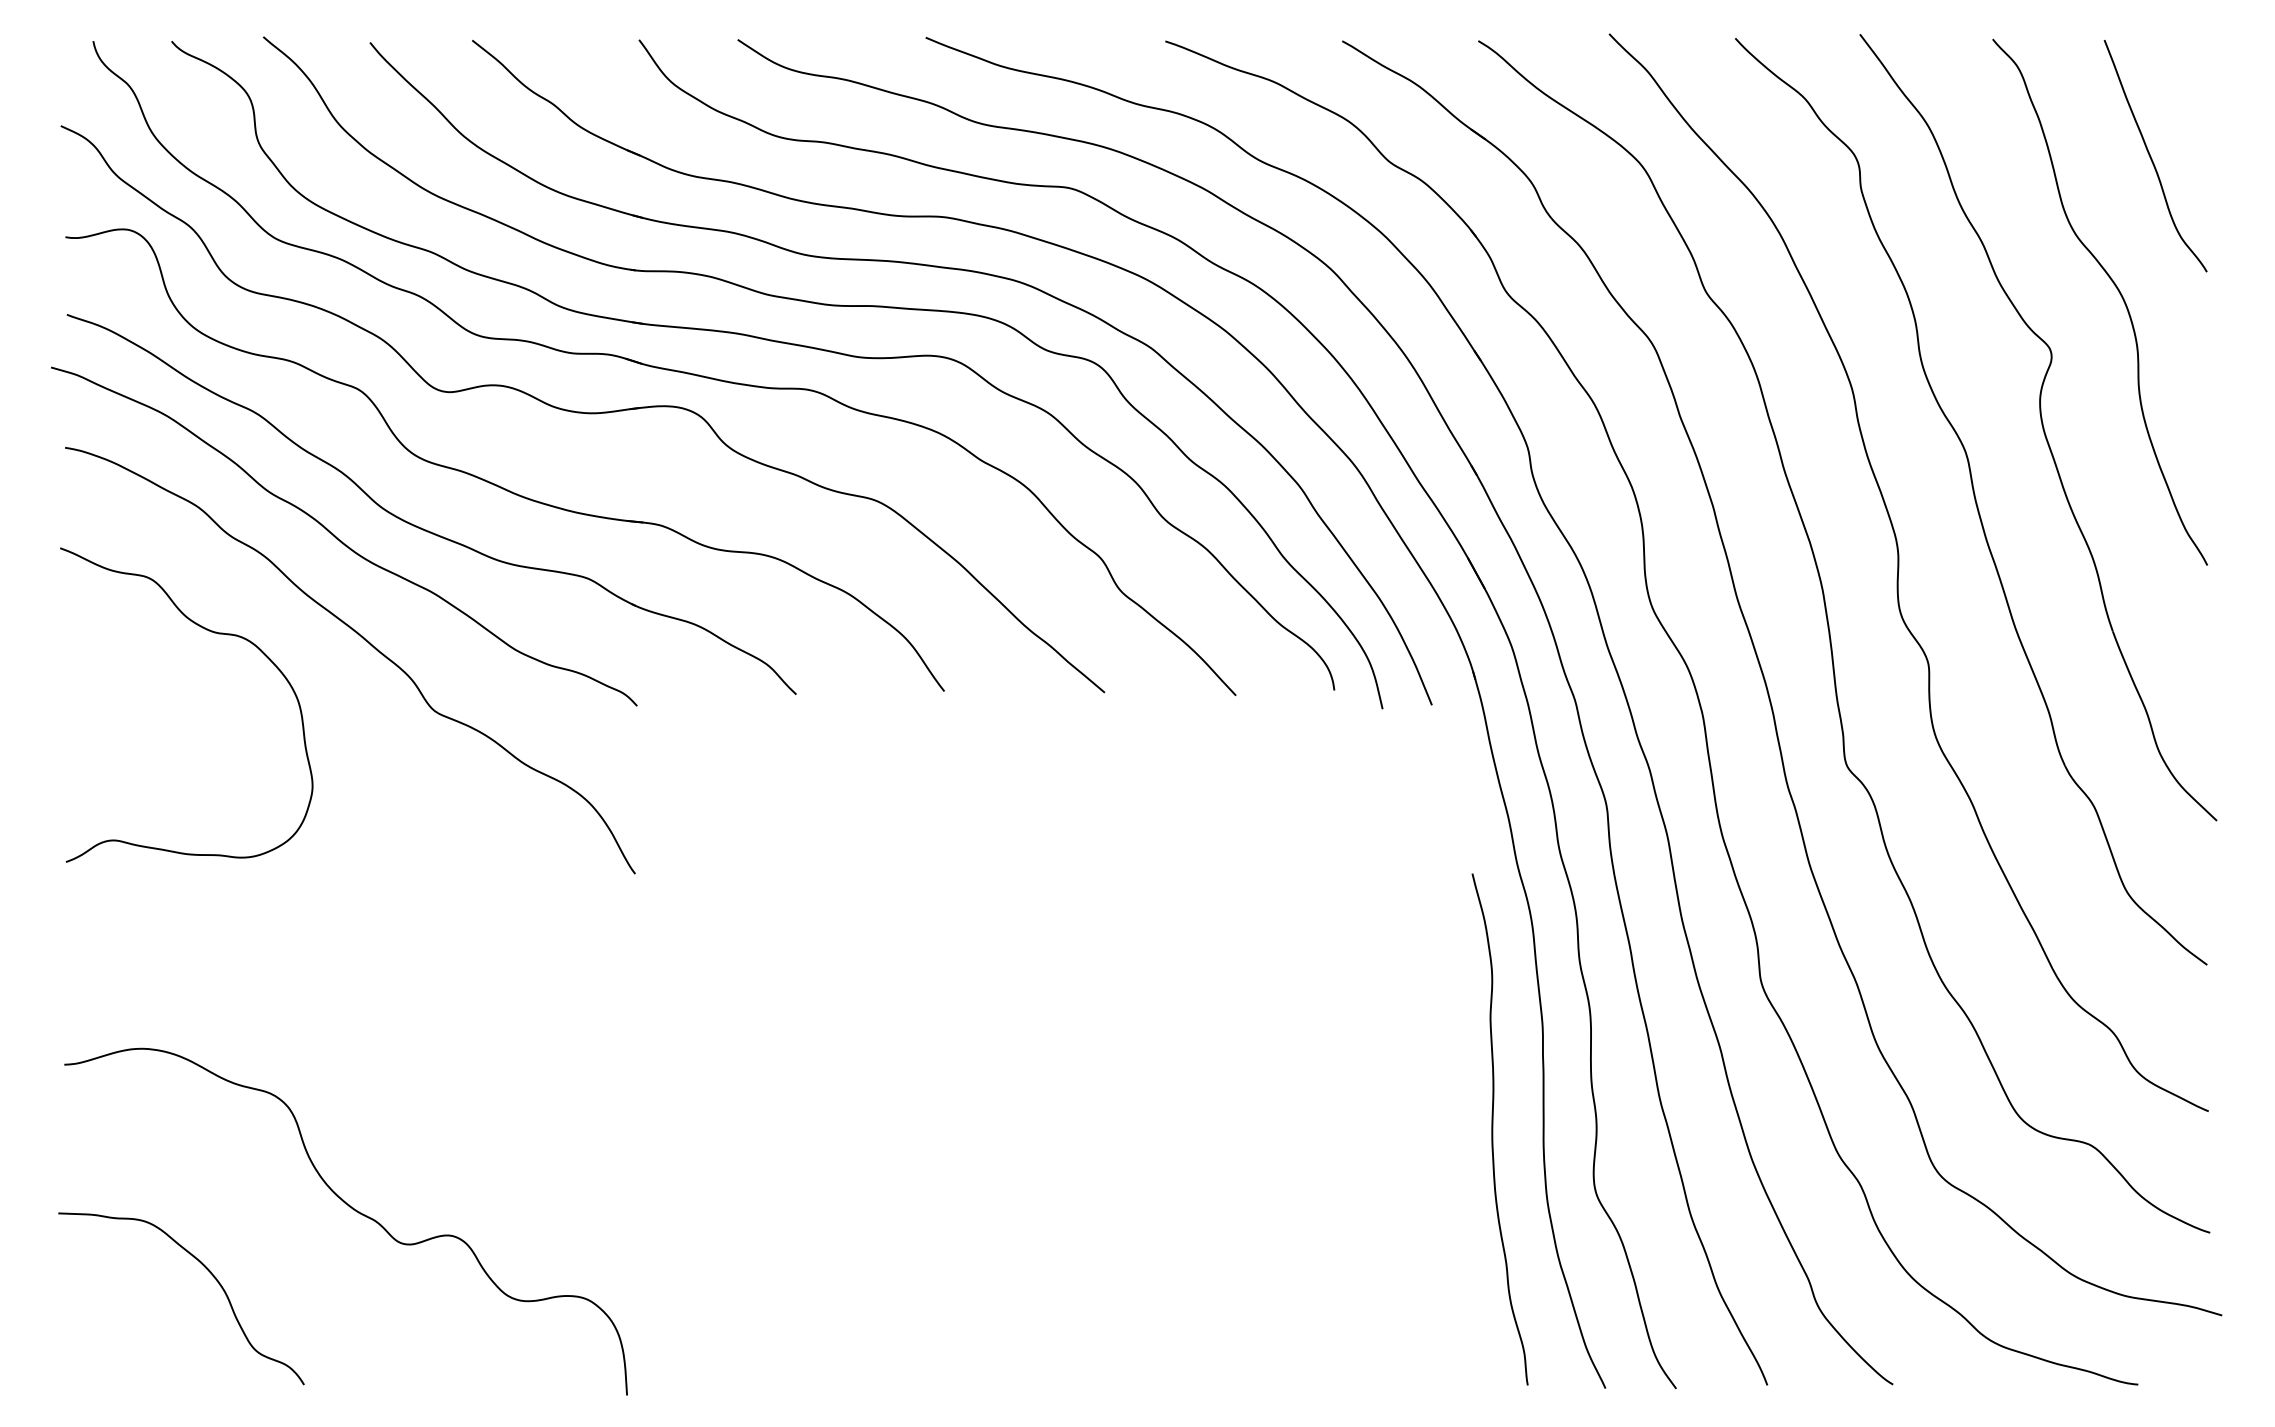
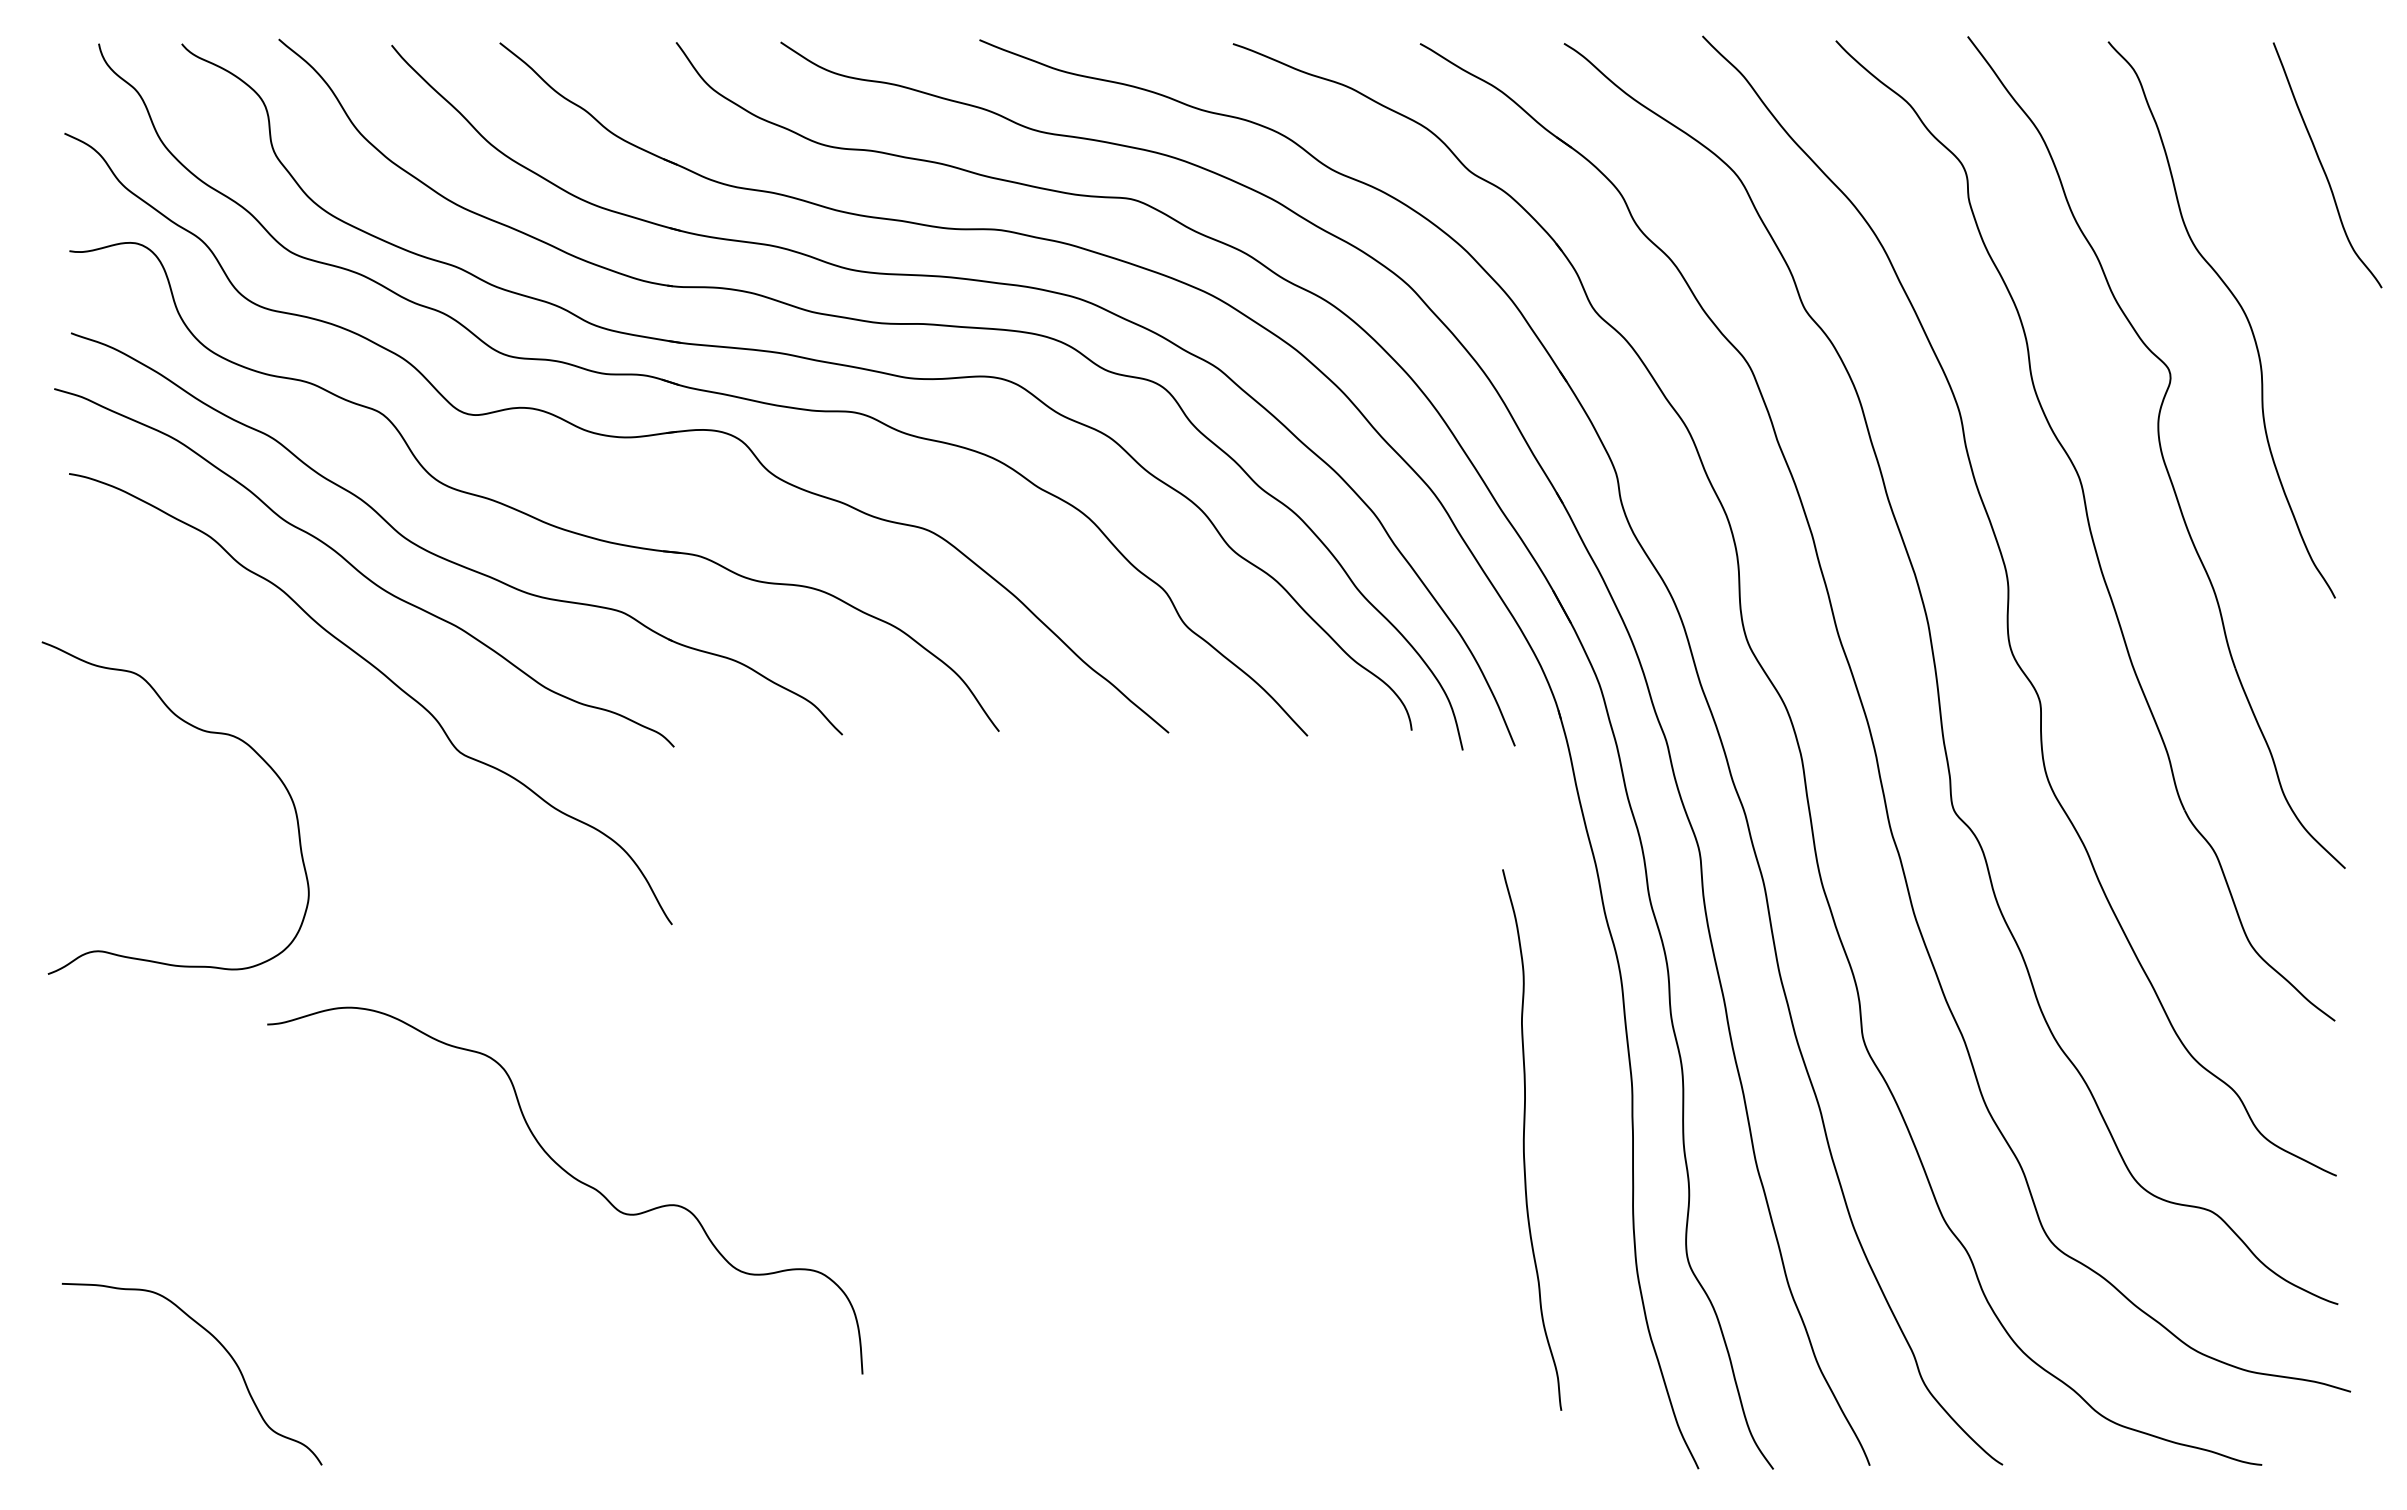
curve: (2151, 157) -> (2323, 166), moved
curve: (212, 632) -> (202, 731), moved
curve: (1492, 1128) -> (1524, 1139), moved
curve: (354, 1211) -> (574, 1179), moved

